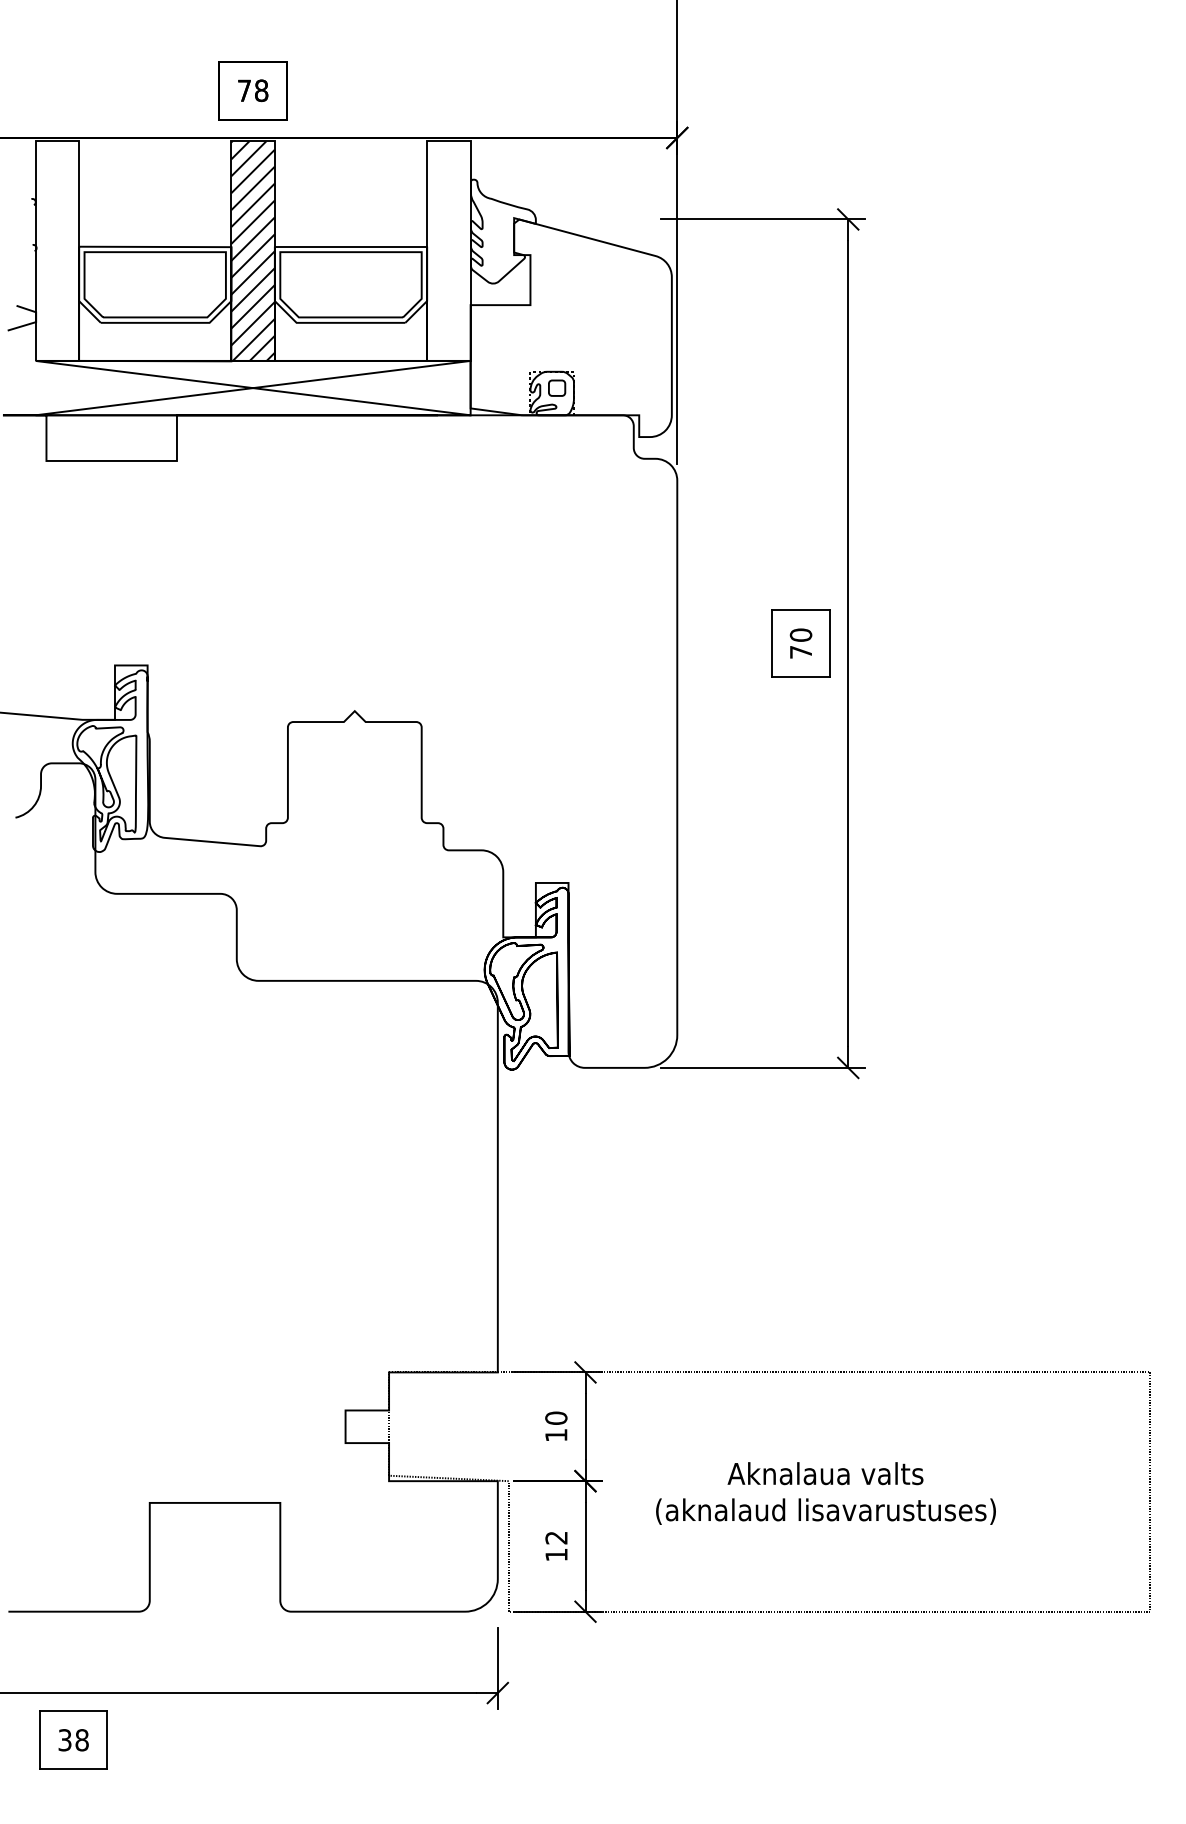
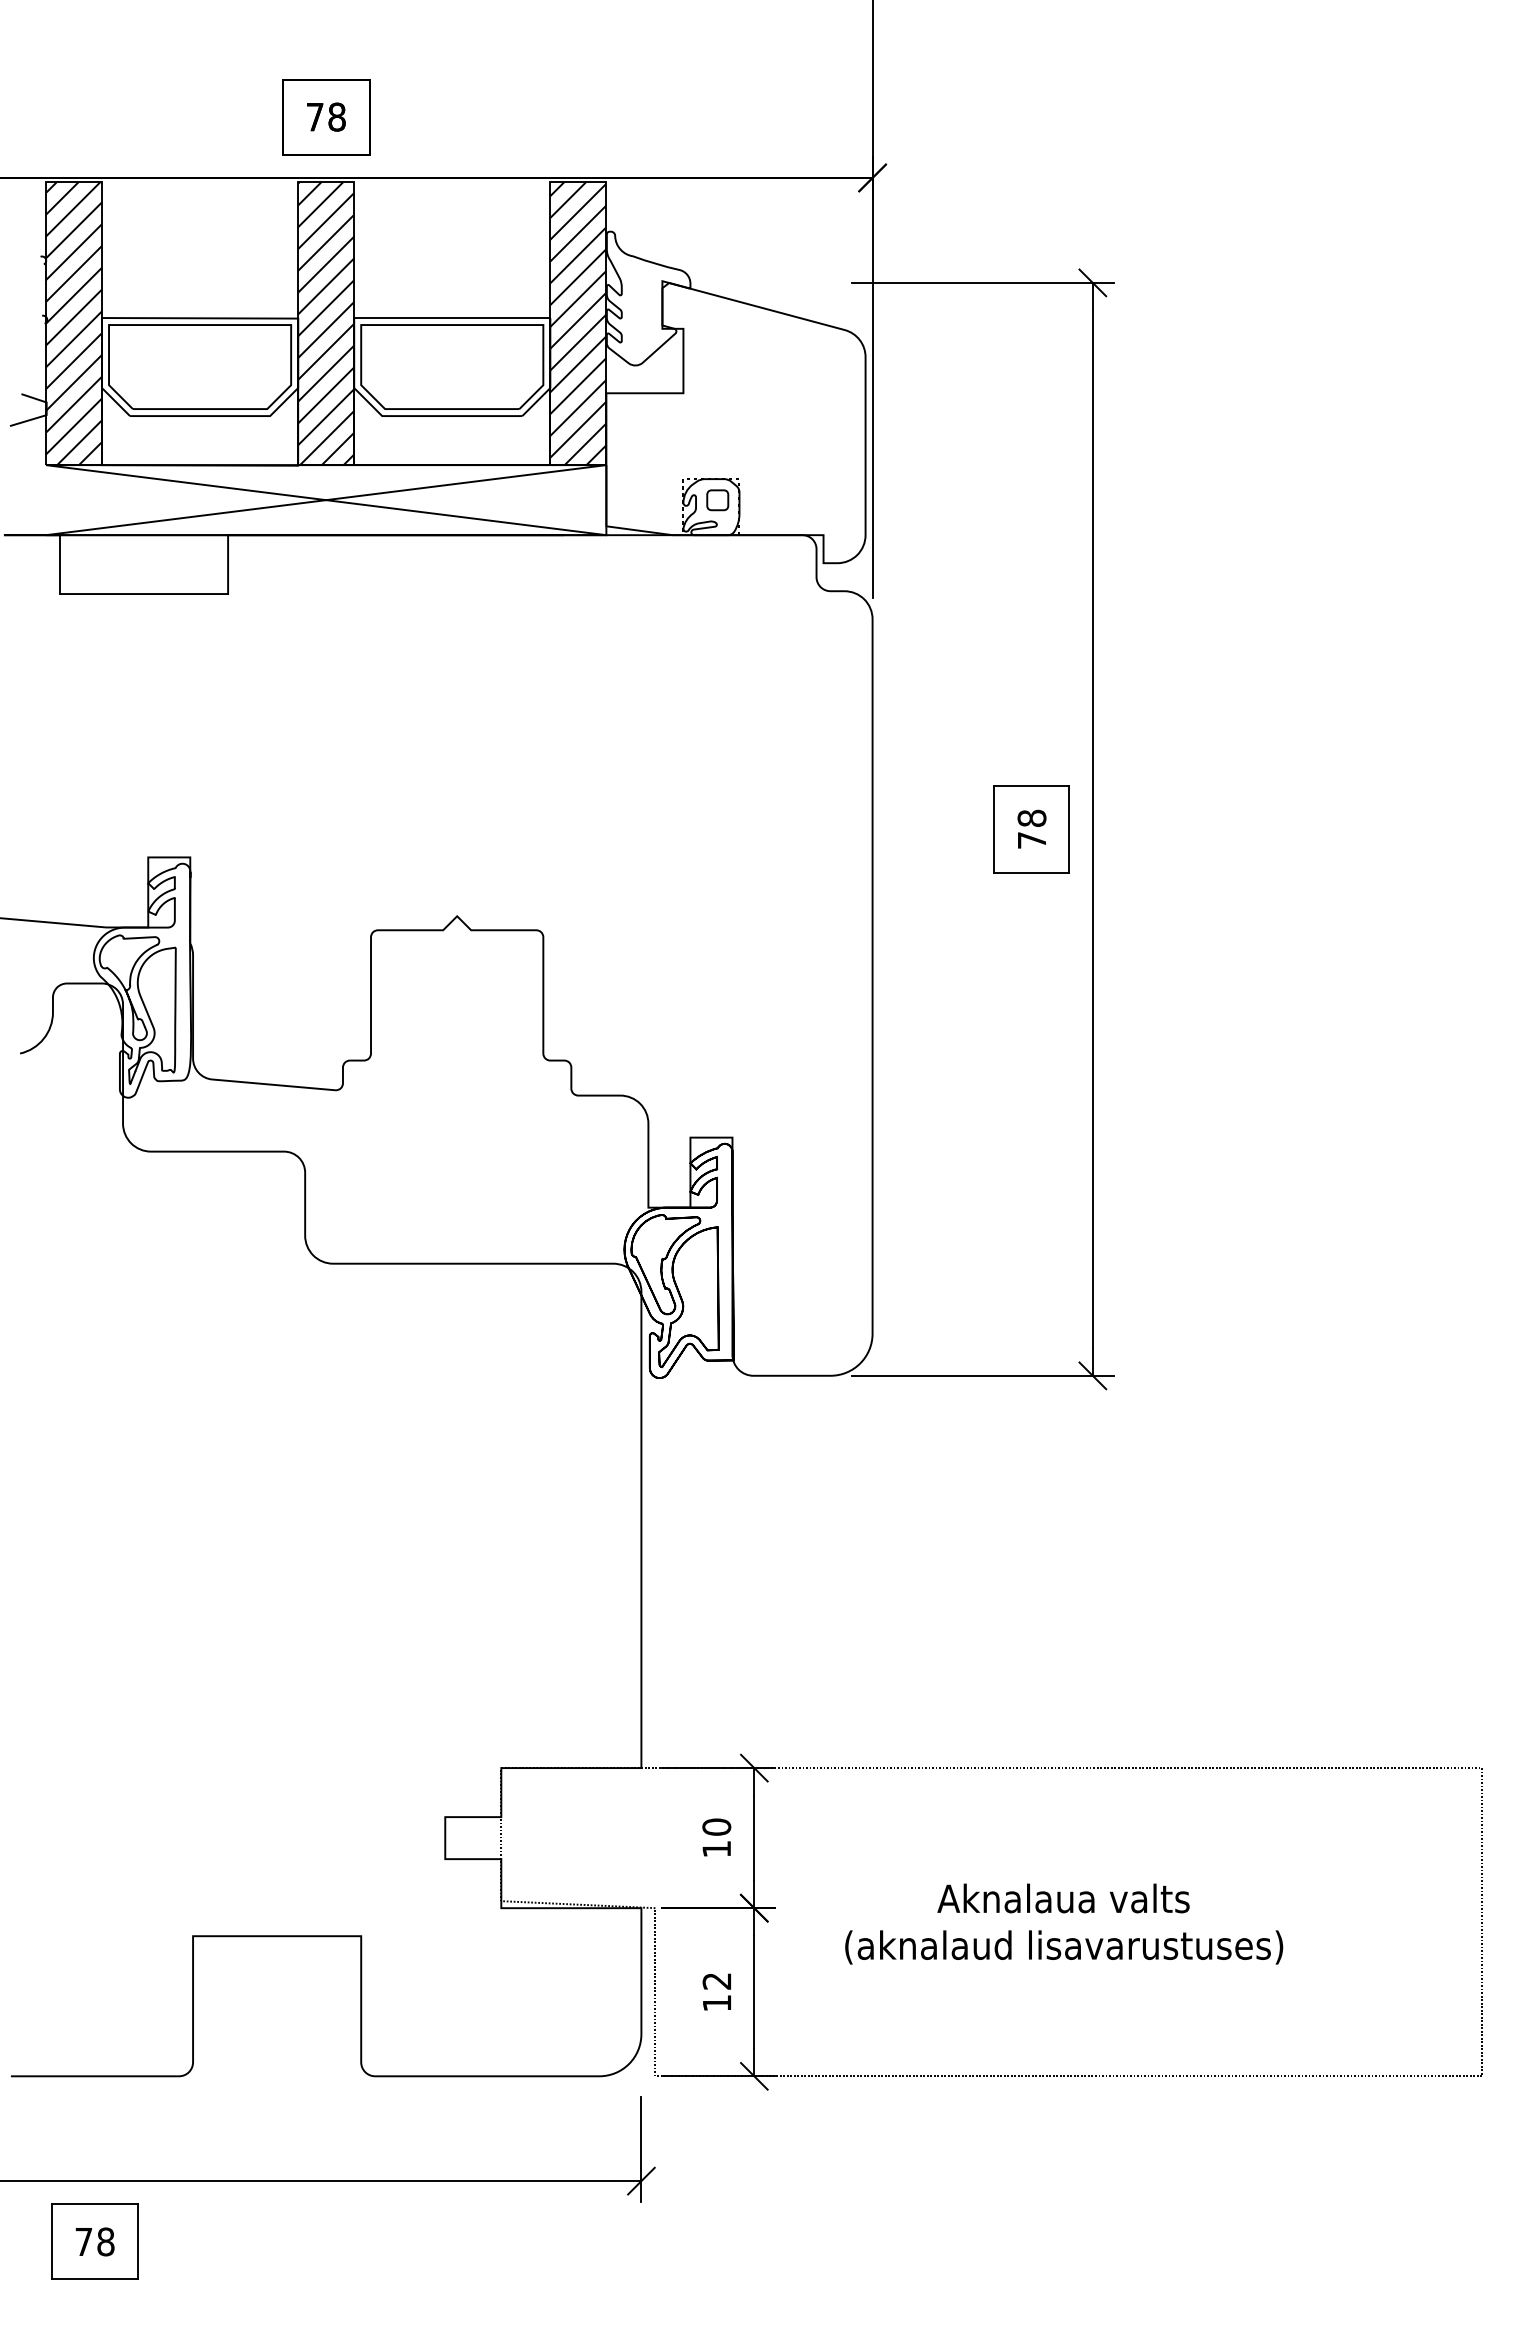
hatch: (56, 250) -> (73, 323), added
hatch: (448, 250) -> (578, 323), added
text: (801, 635) -> (1032, 818), 70 -> 78
text: (64, 1739) -> (83, 2241), 38 -> 78

